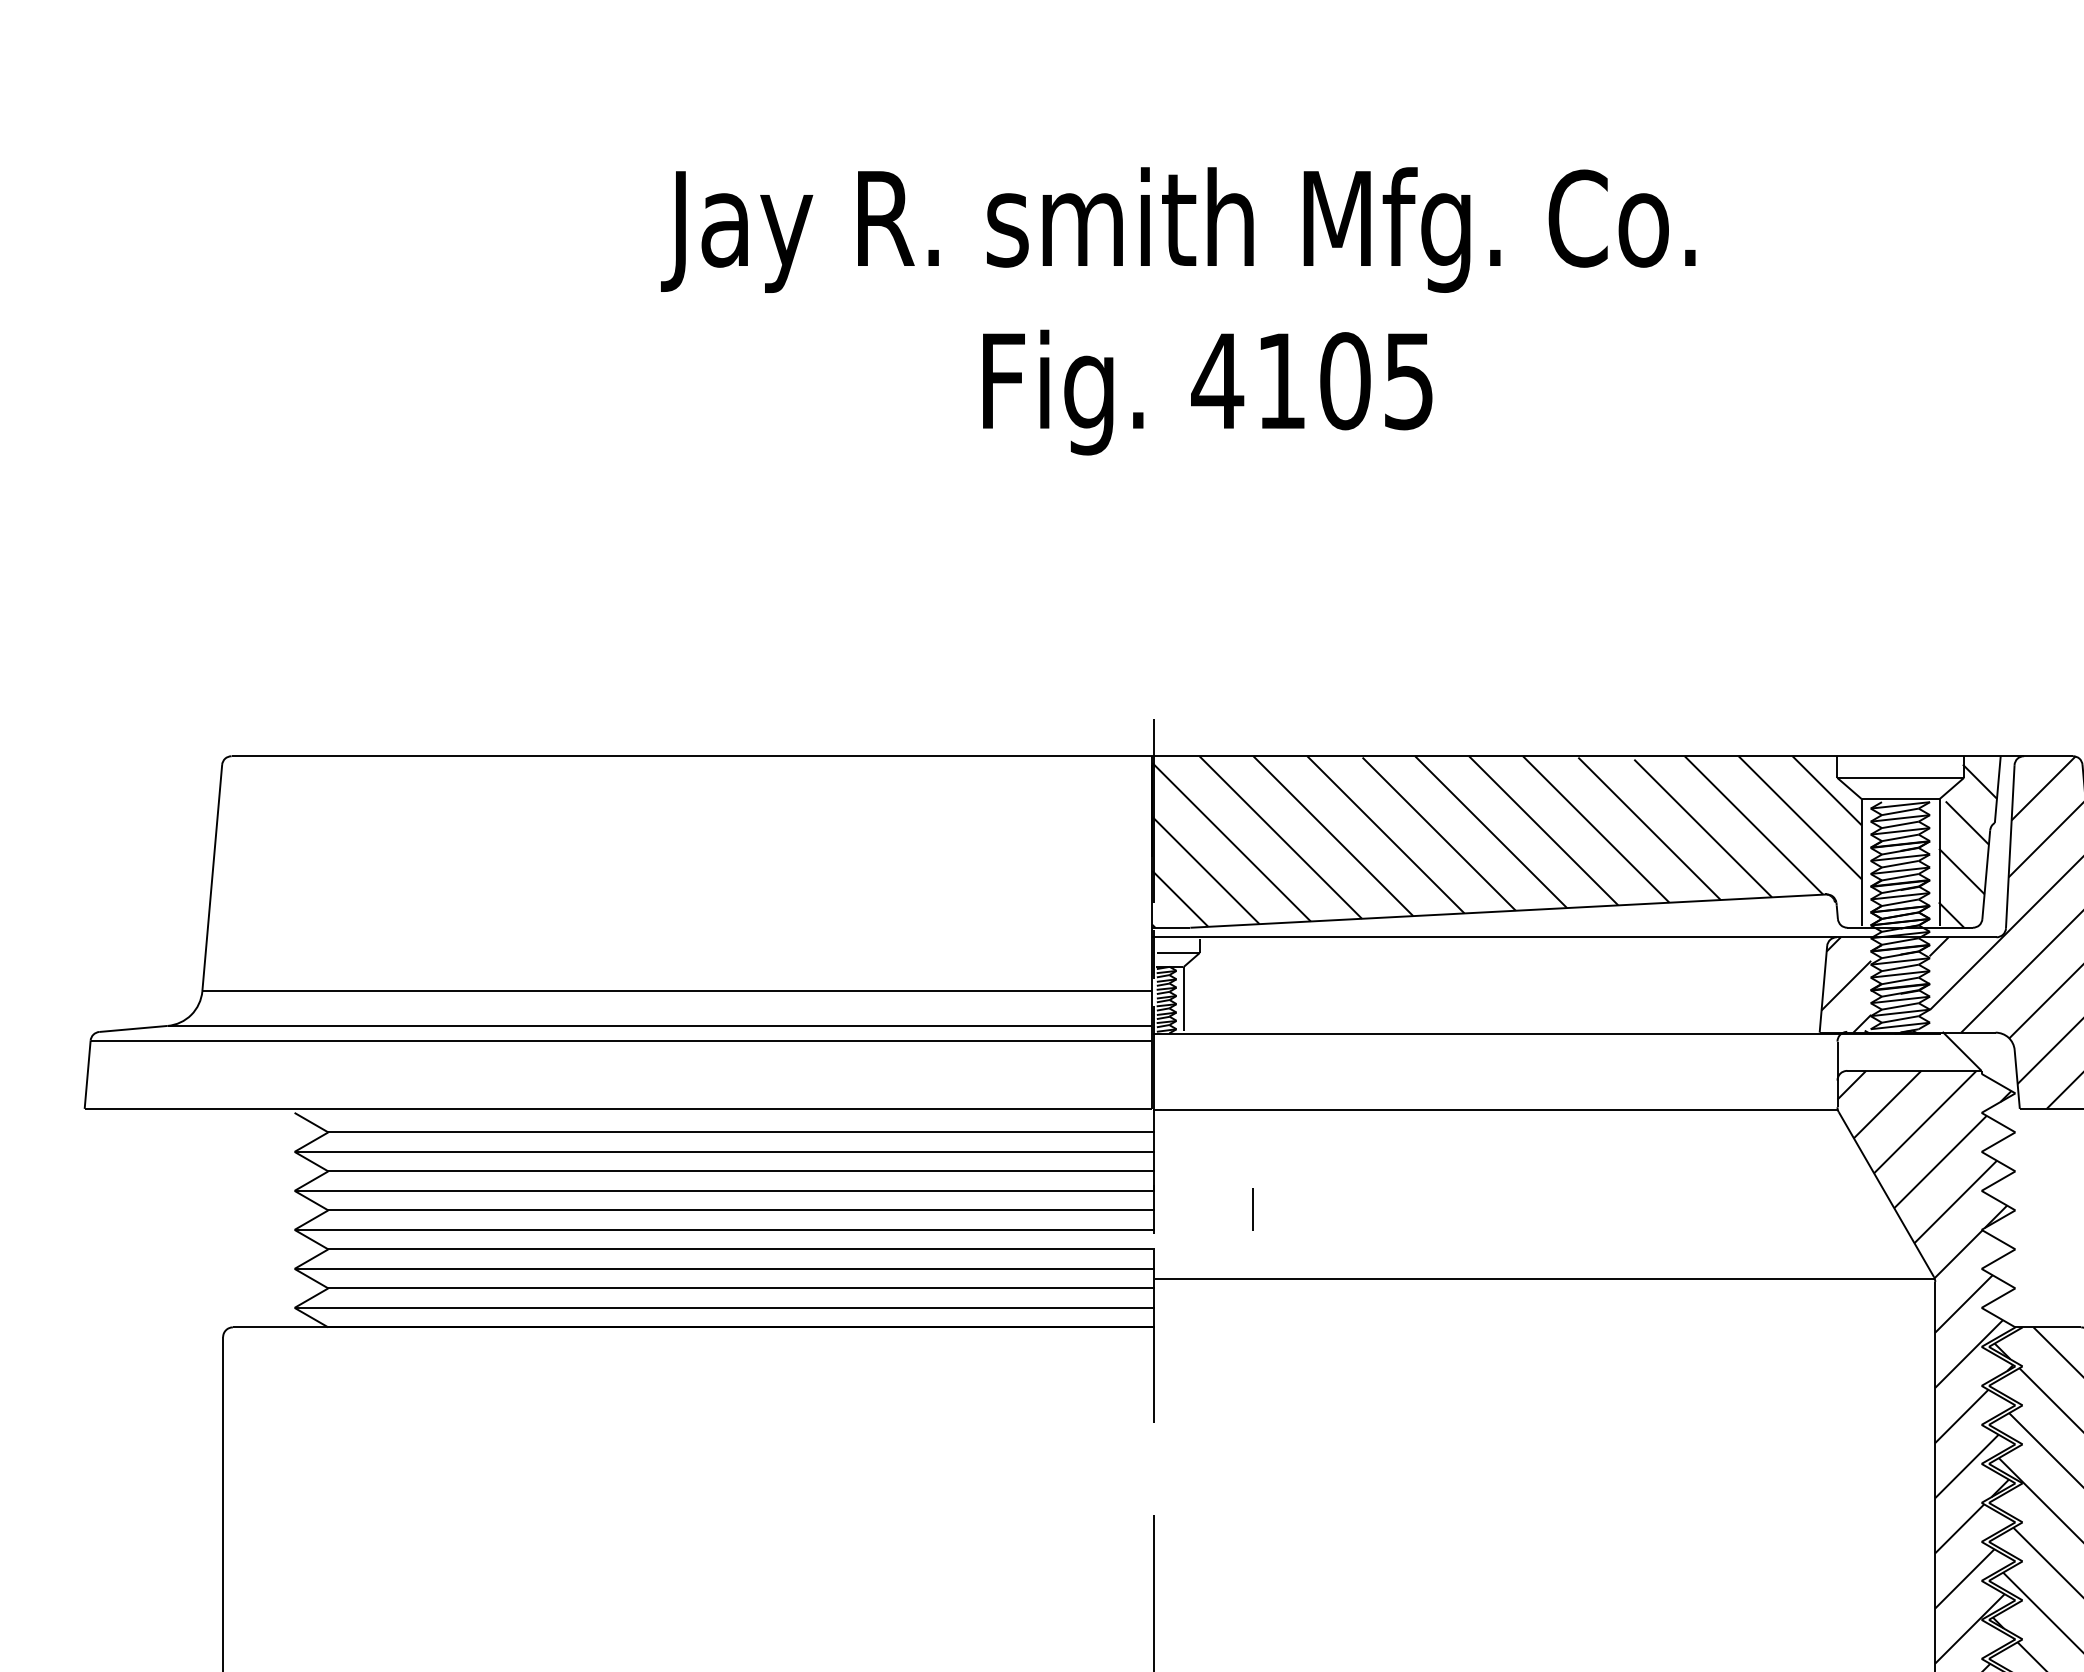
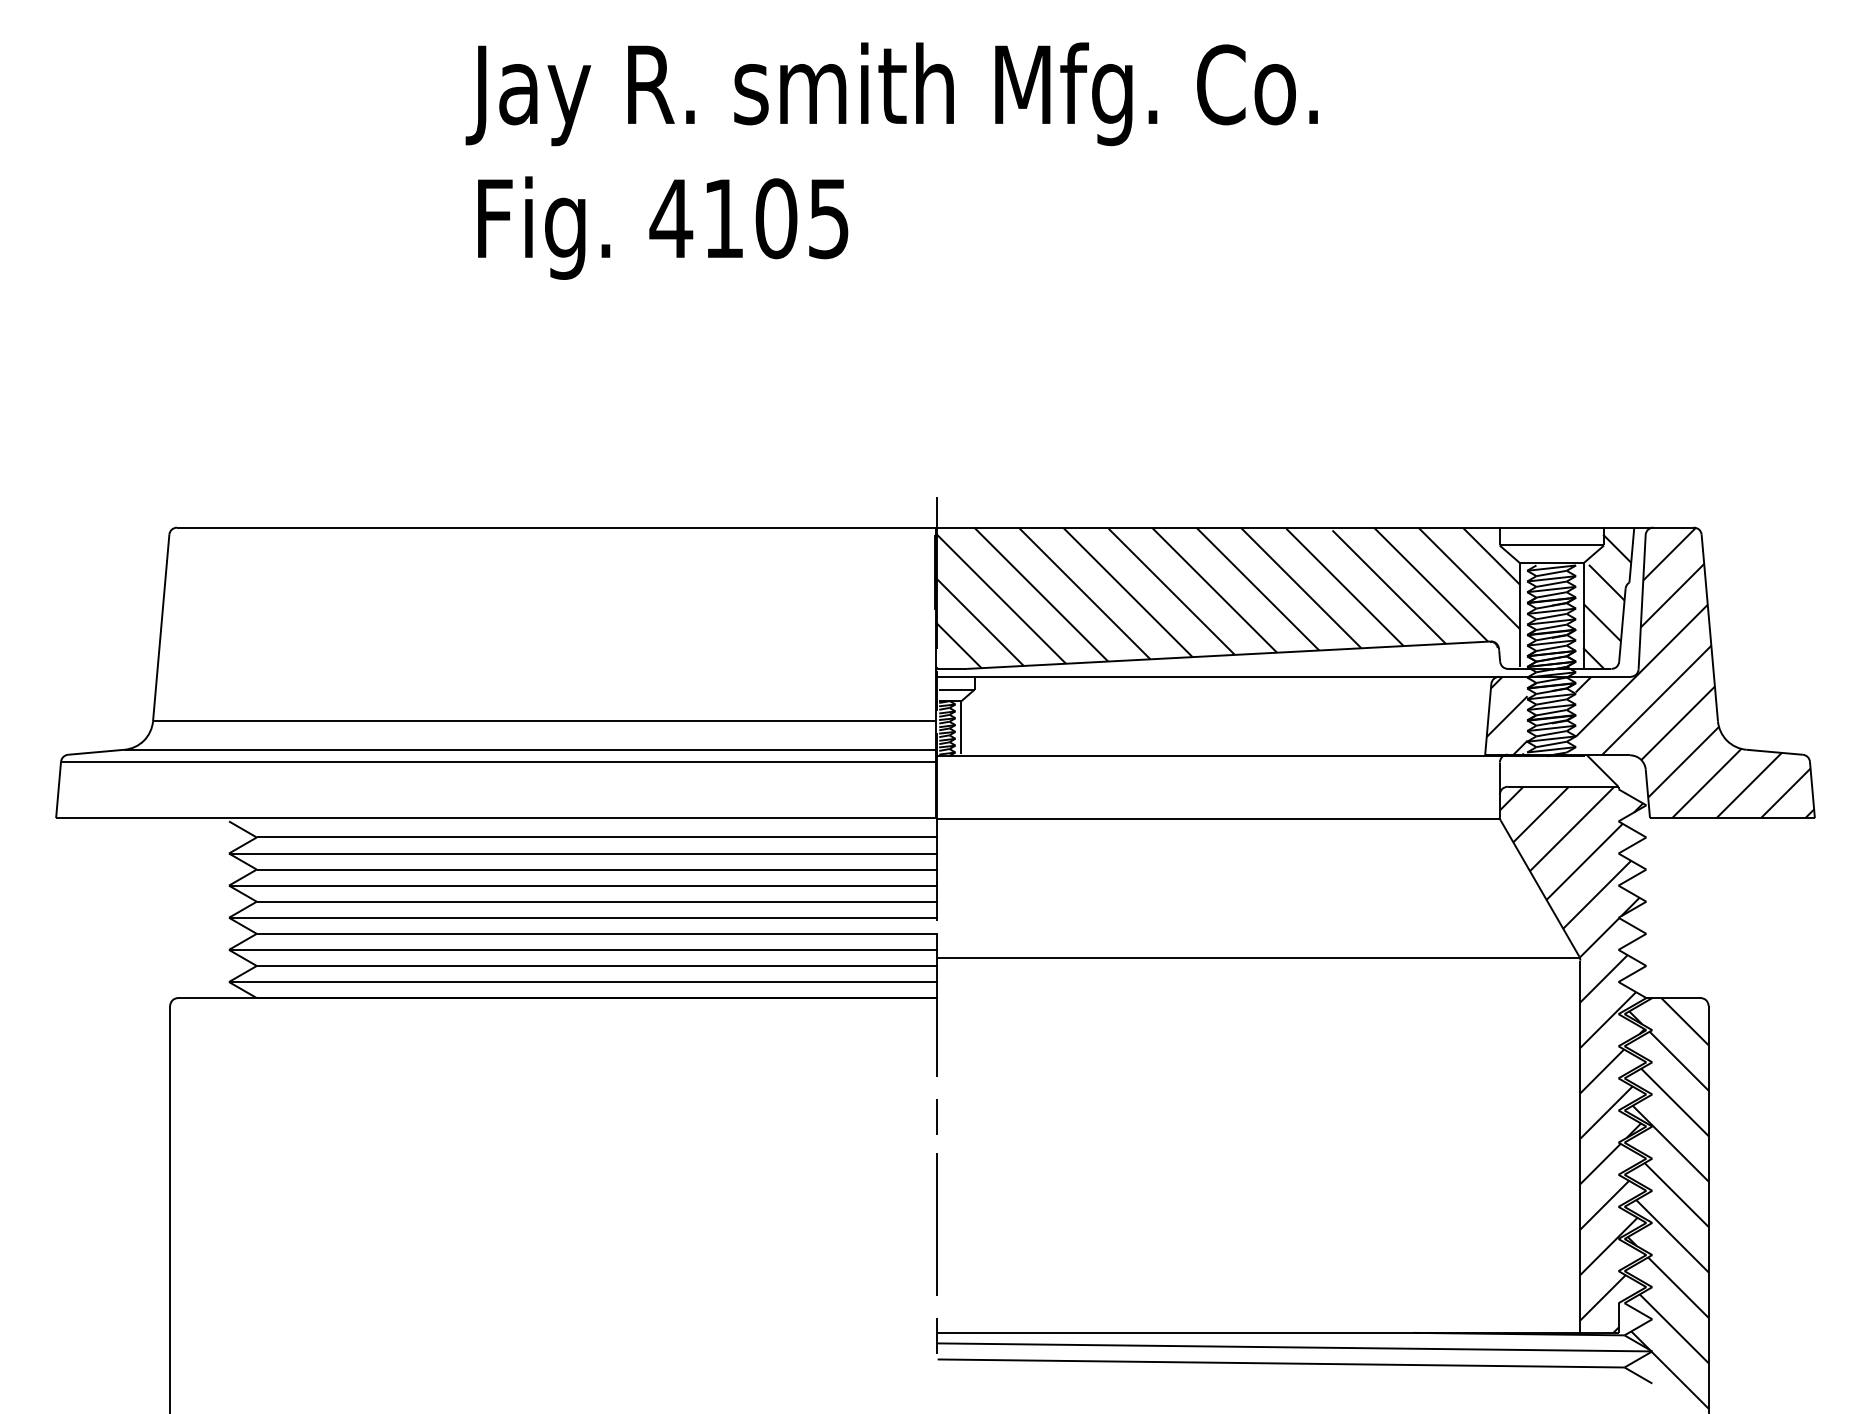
text: (1177, 230) -> (891, 94), moved
text: (1208, 391) -> (663, 227), moved
line: (1253, 1208) -> (936, 1116), moved

